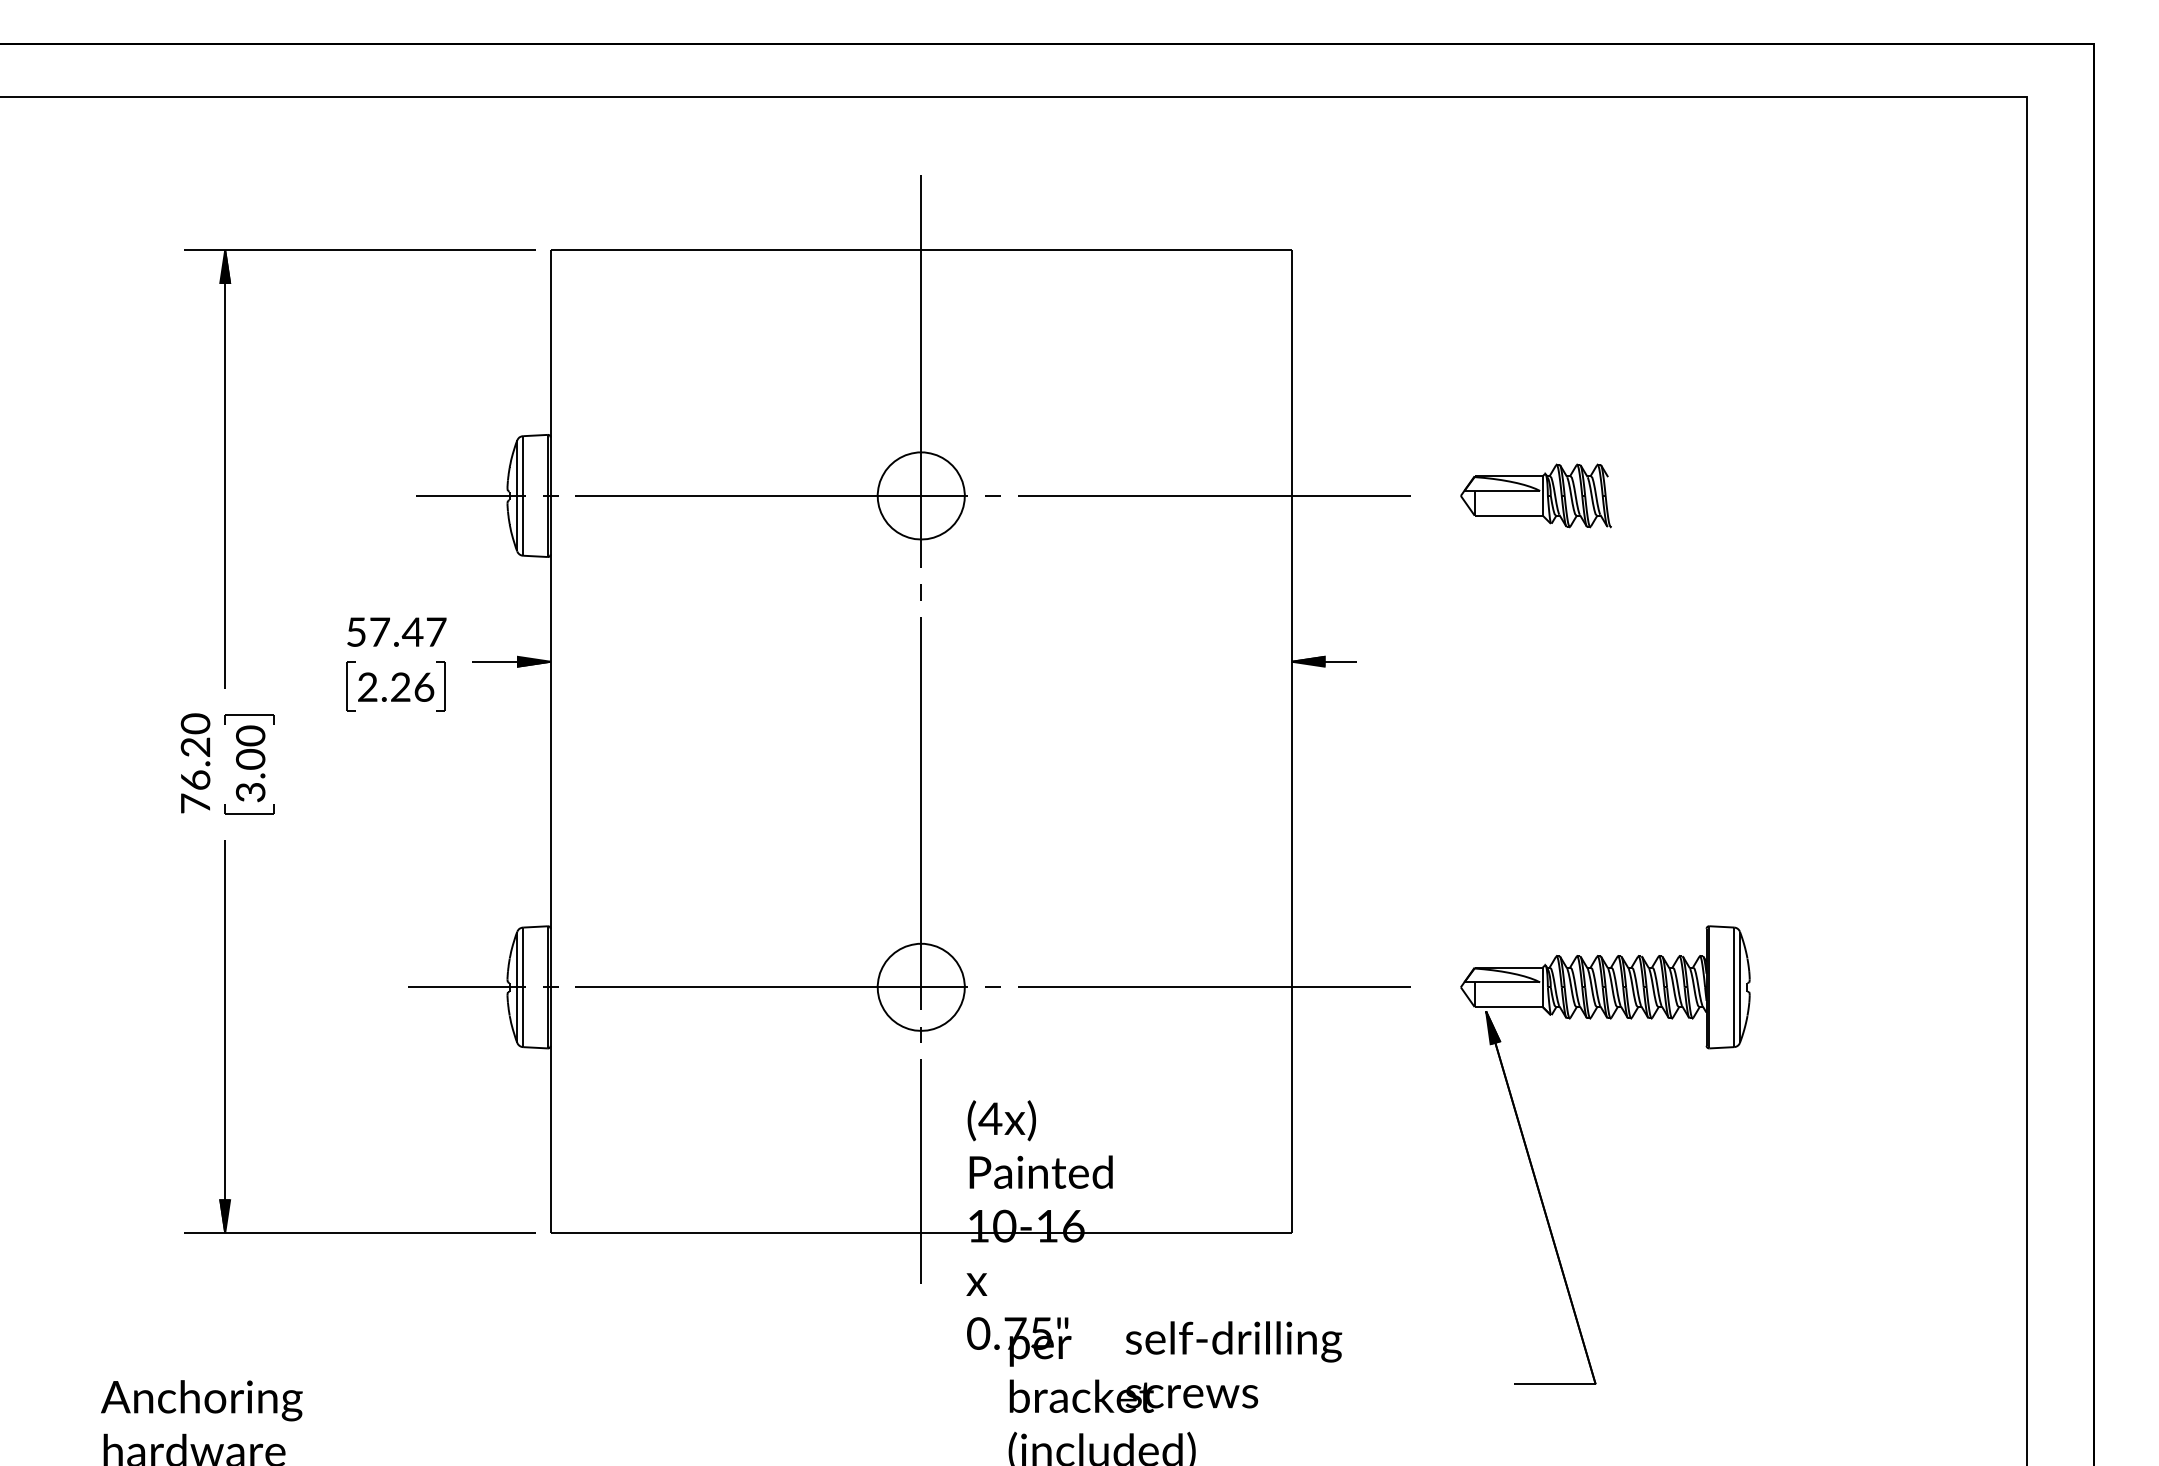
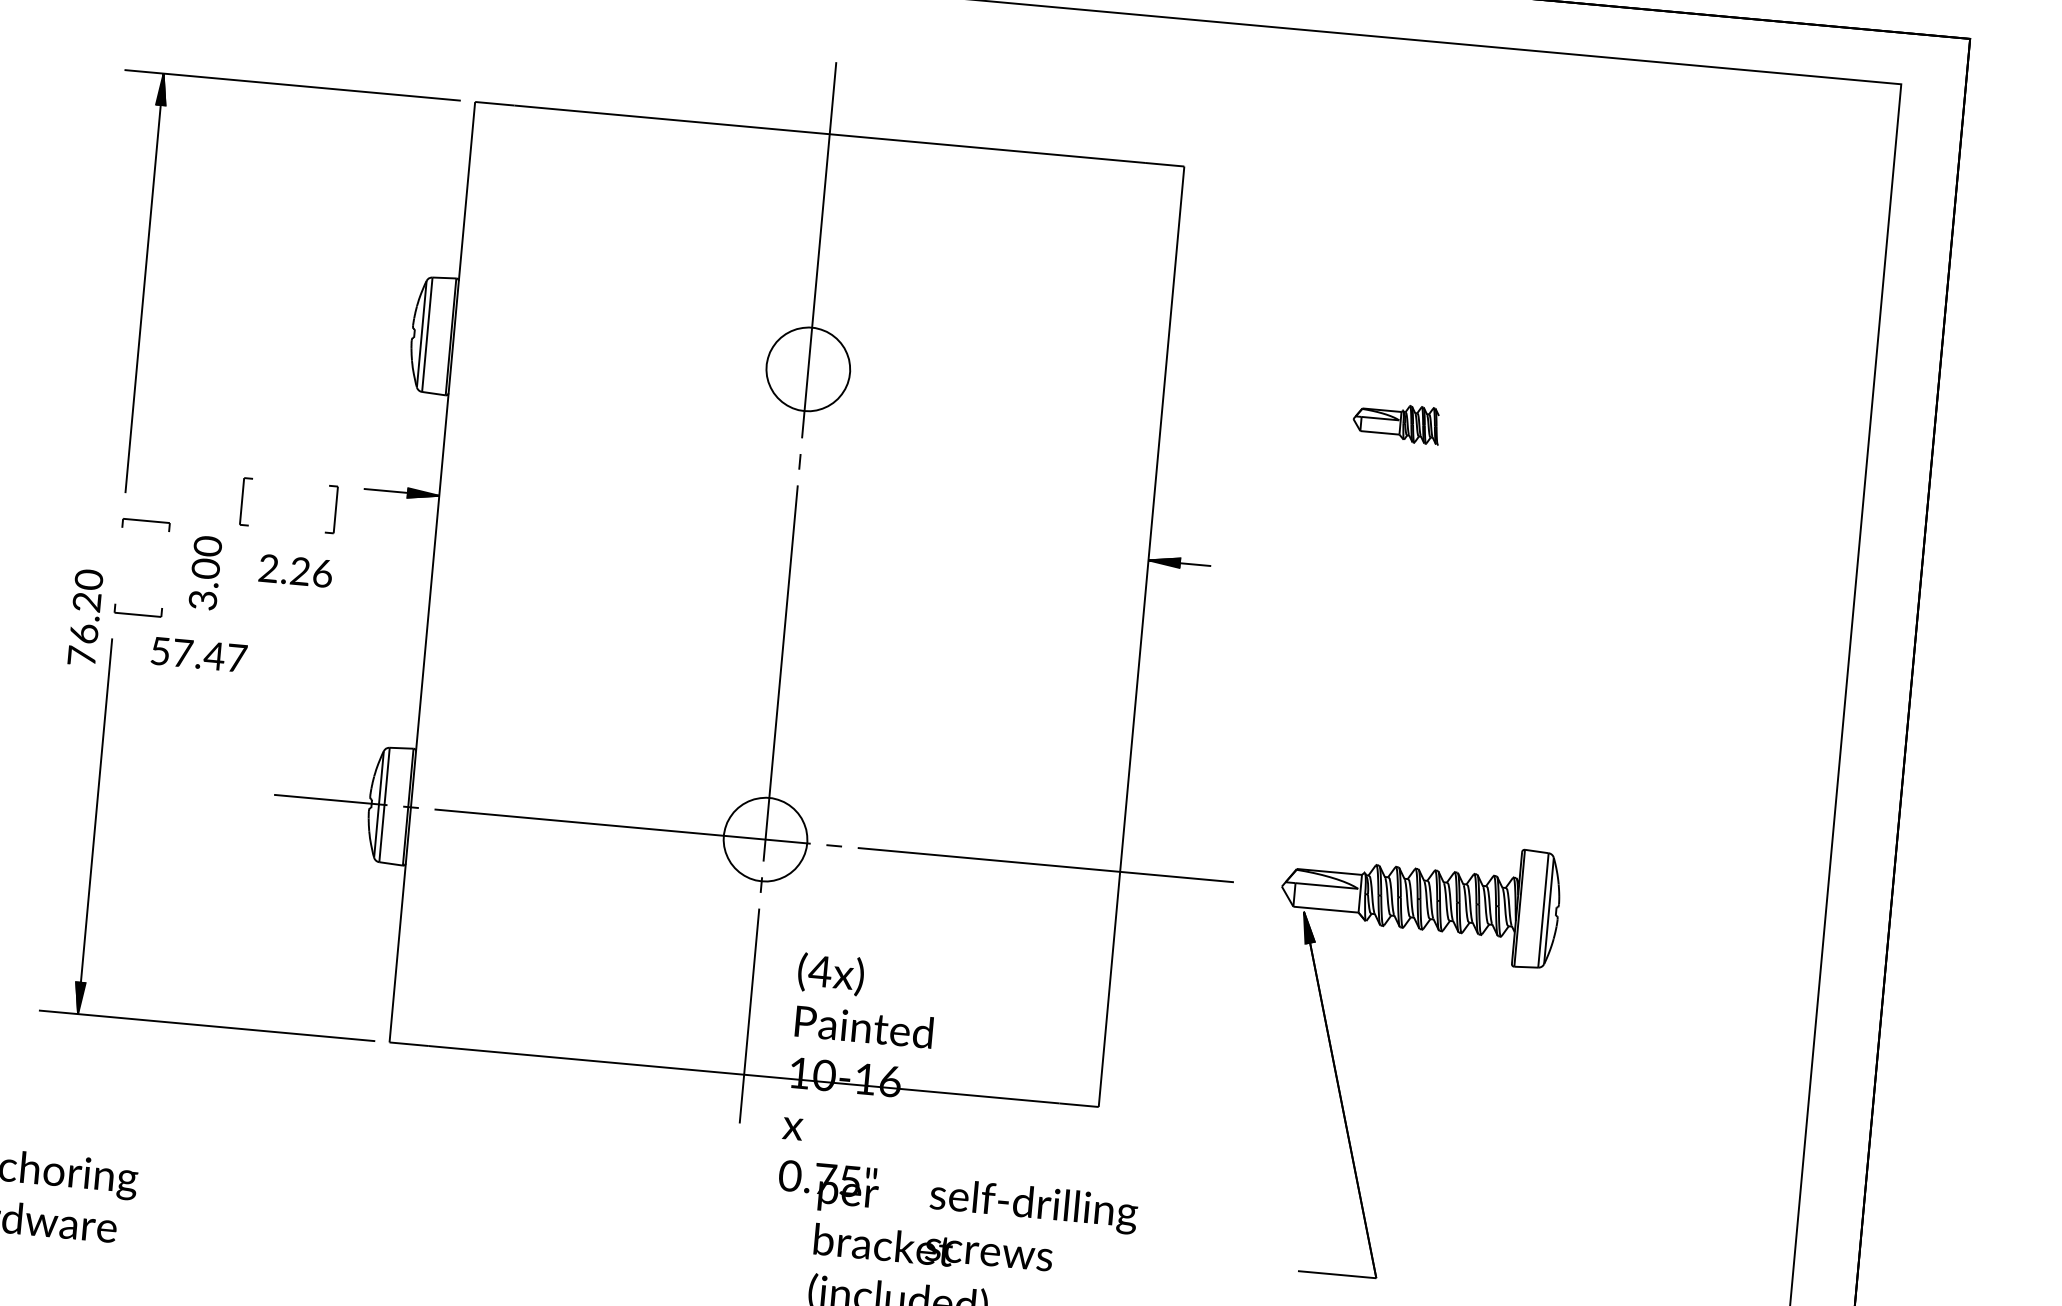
line: (913, 495) -> (800, 368), removed
part: (1535, 495) -> (1396, 422), size x0.6
text: (396, 631) -> (198, 654), moved
text: (396, 686) -> (296, 570), moved
text: (195, 763) -> (85, 617), moved
text: (250, 763) -> (205, 572), moved

